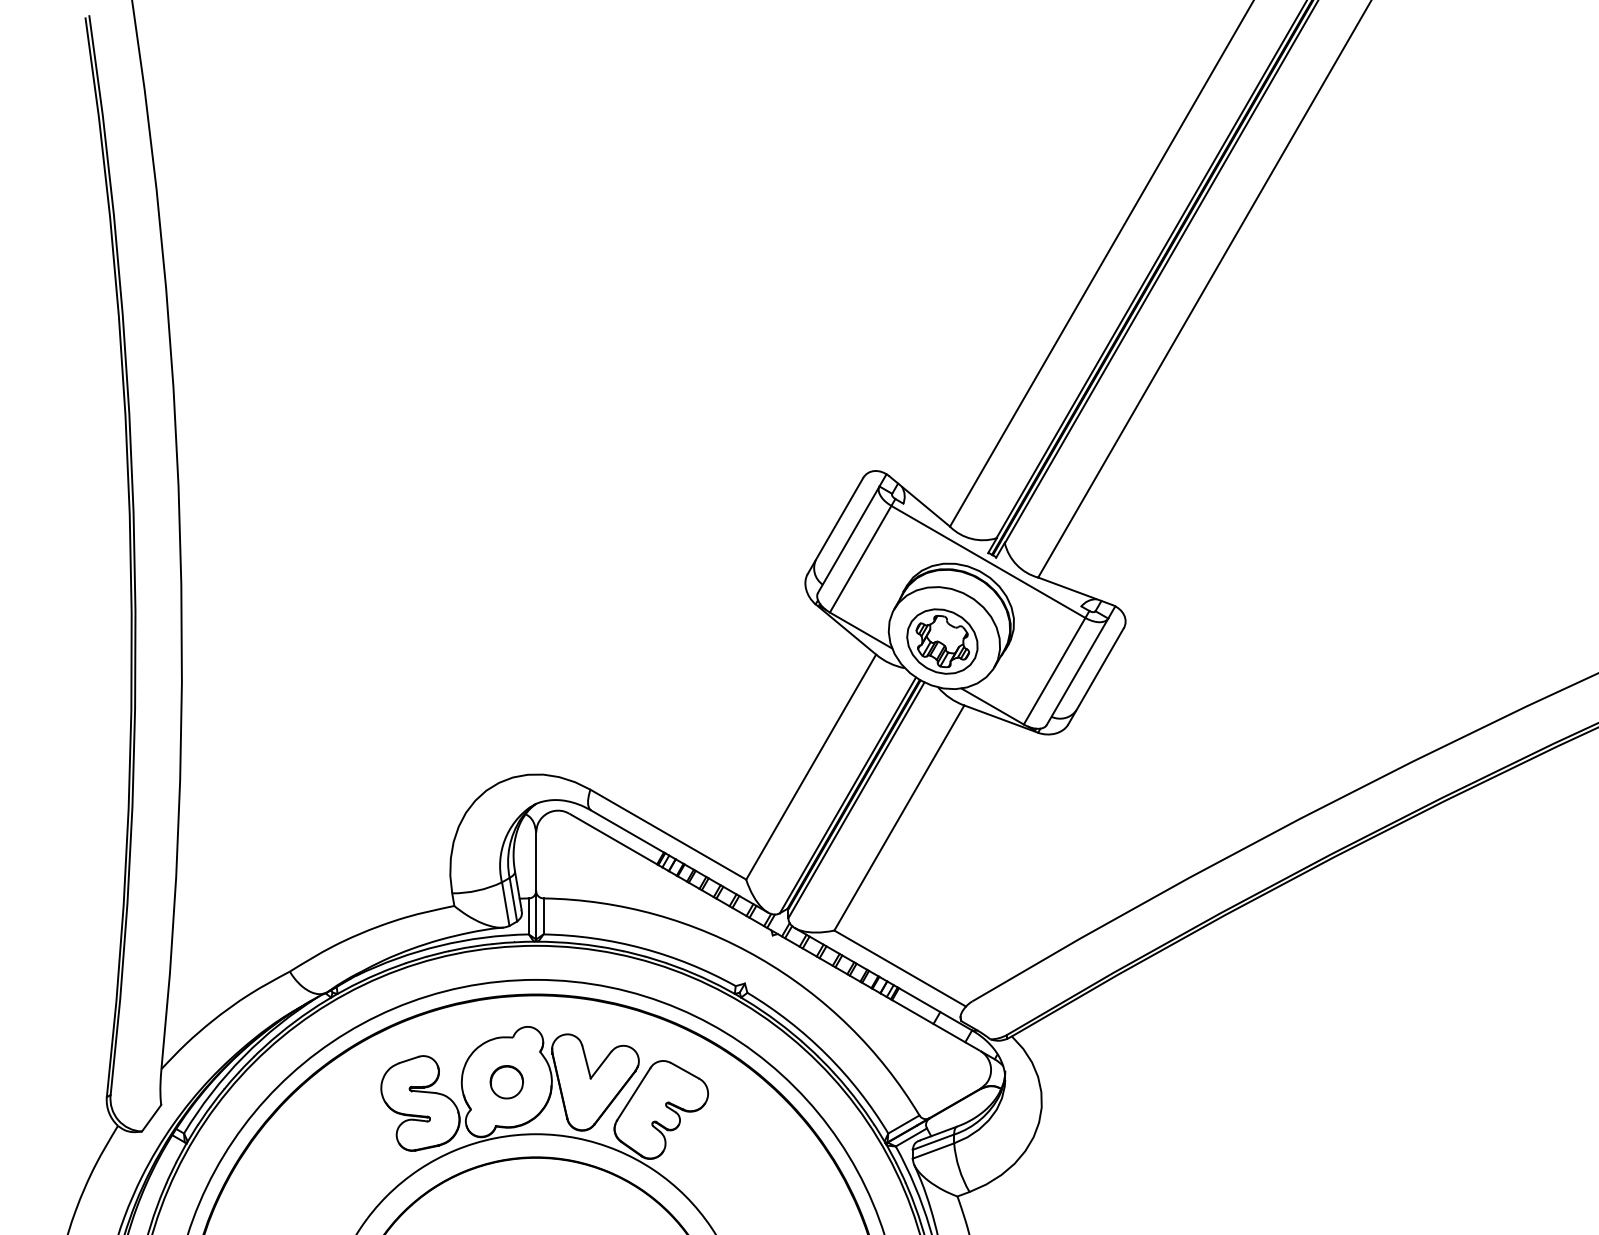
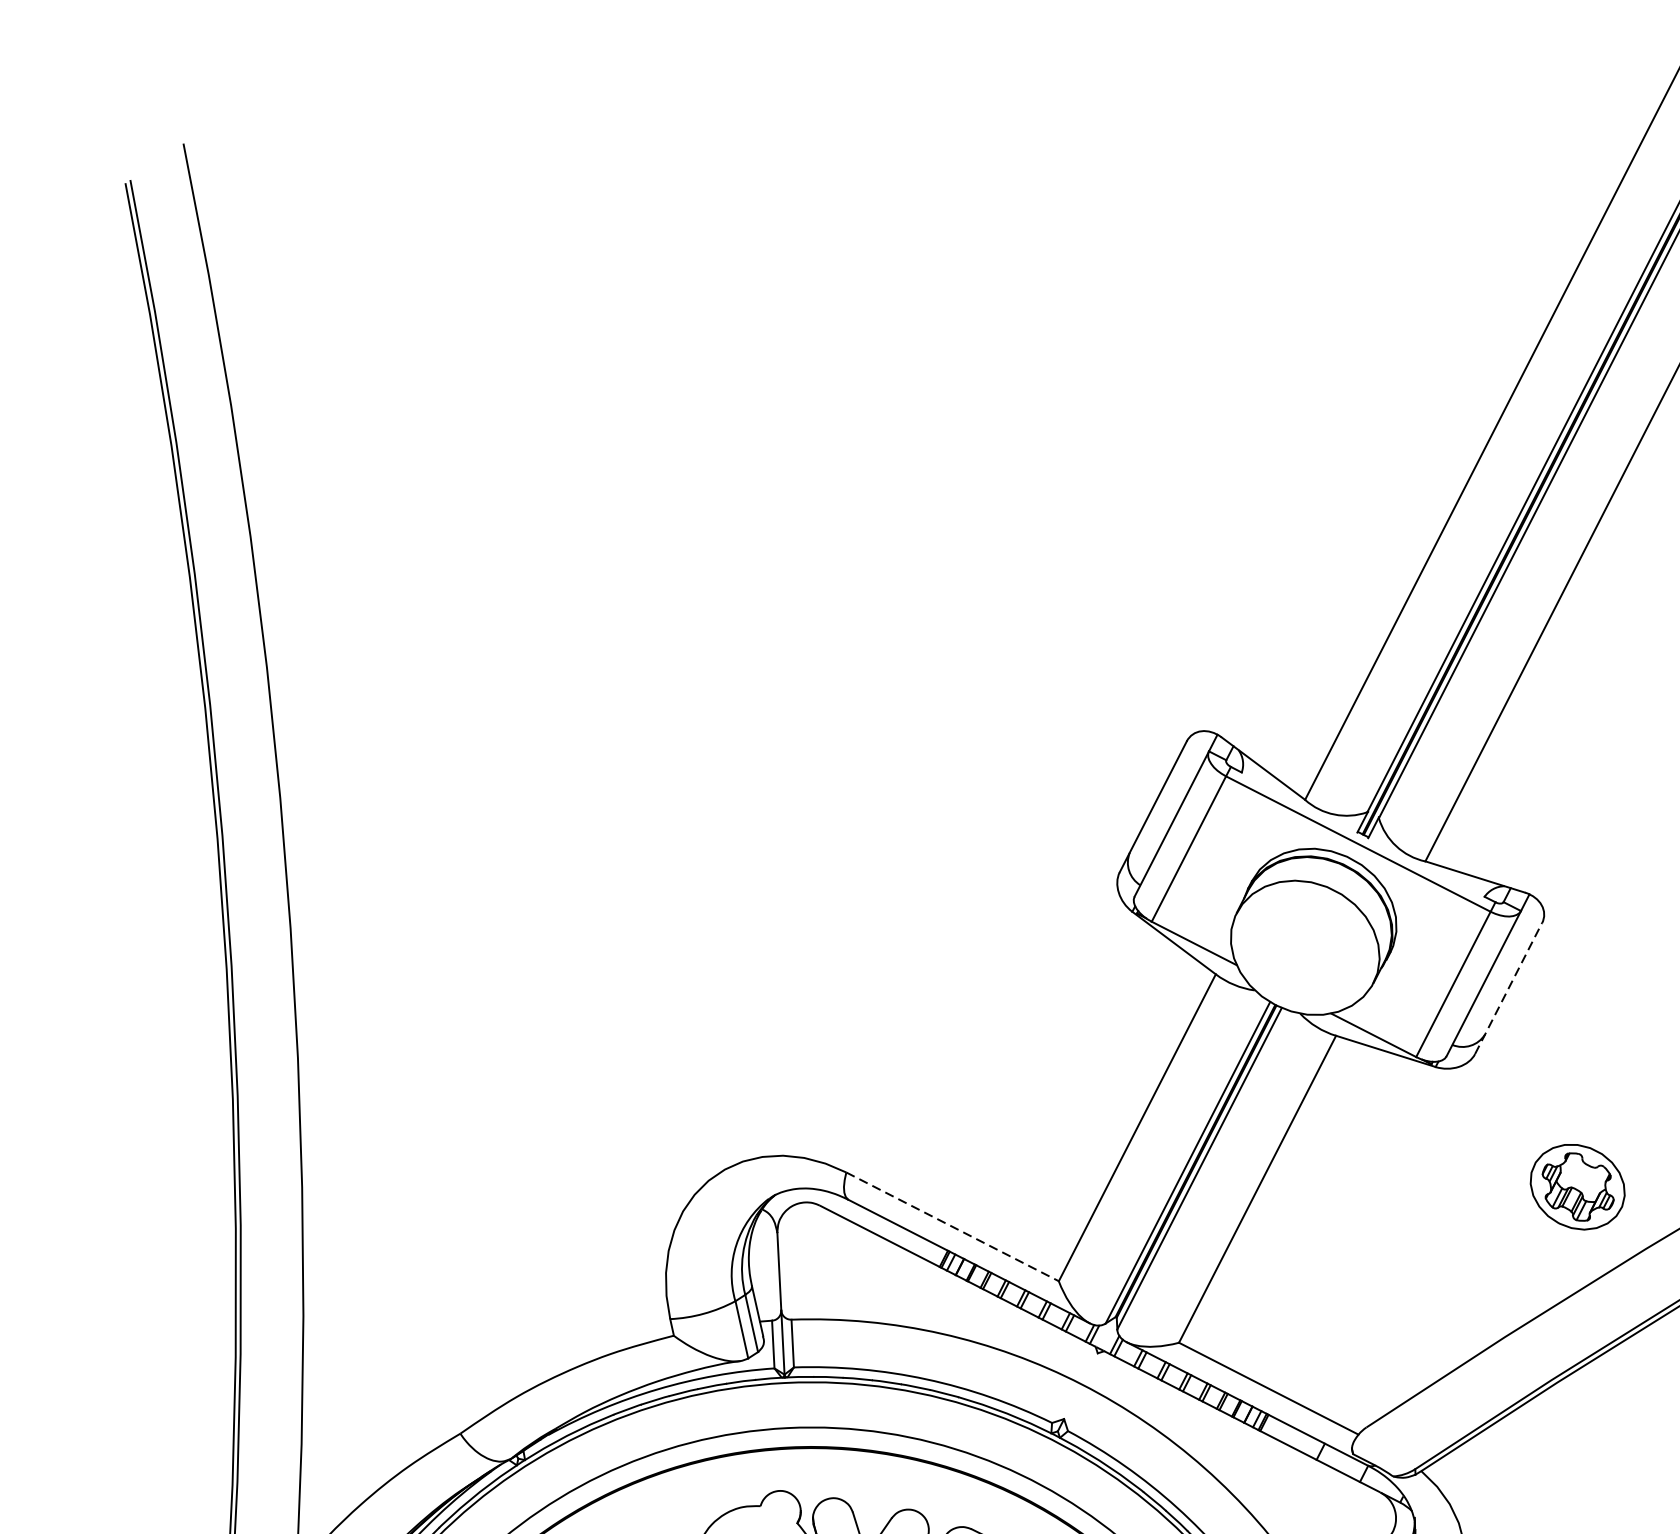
part: (942, 641) -> (1577, 1187), moved
line: (1096, 676) -> (1509, 988), solid -> dashed
line: (668, 834) -> (952, 1226), solid -> dashed

